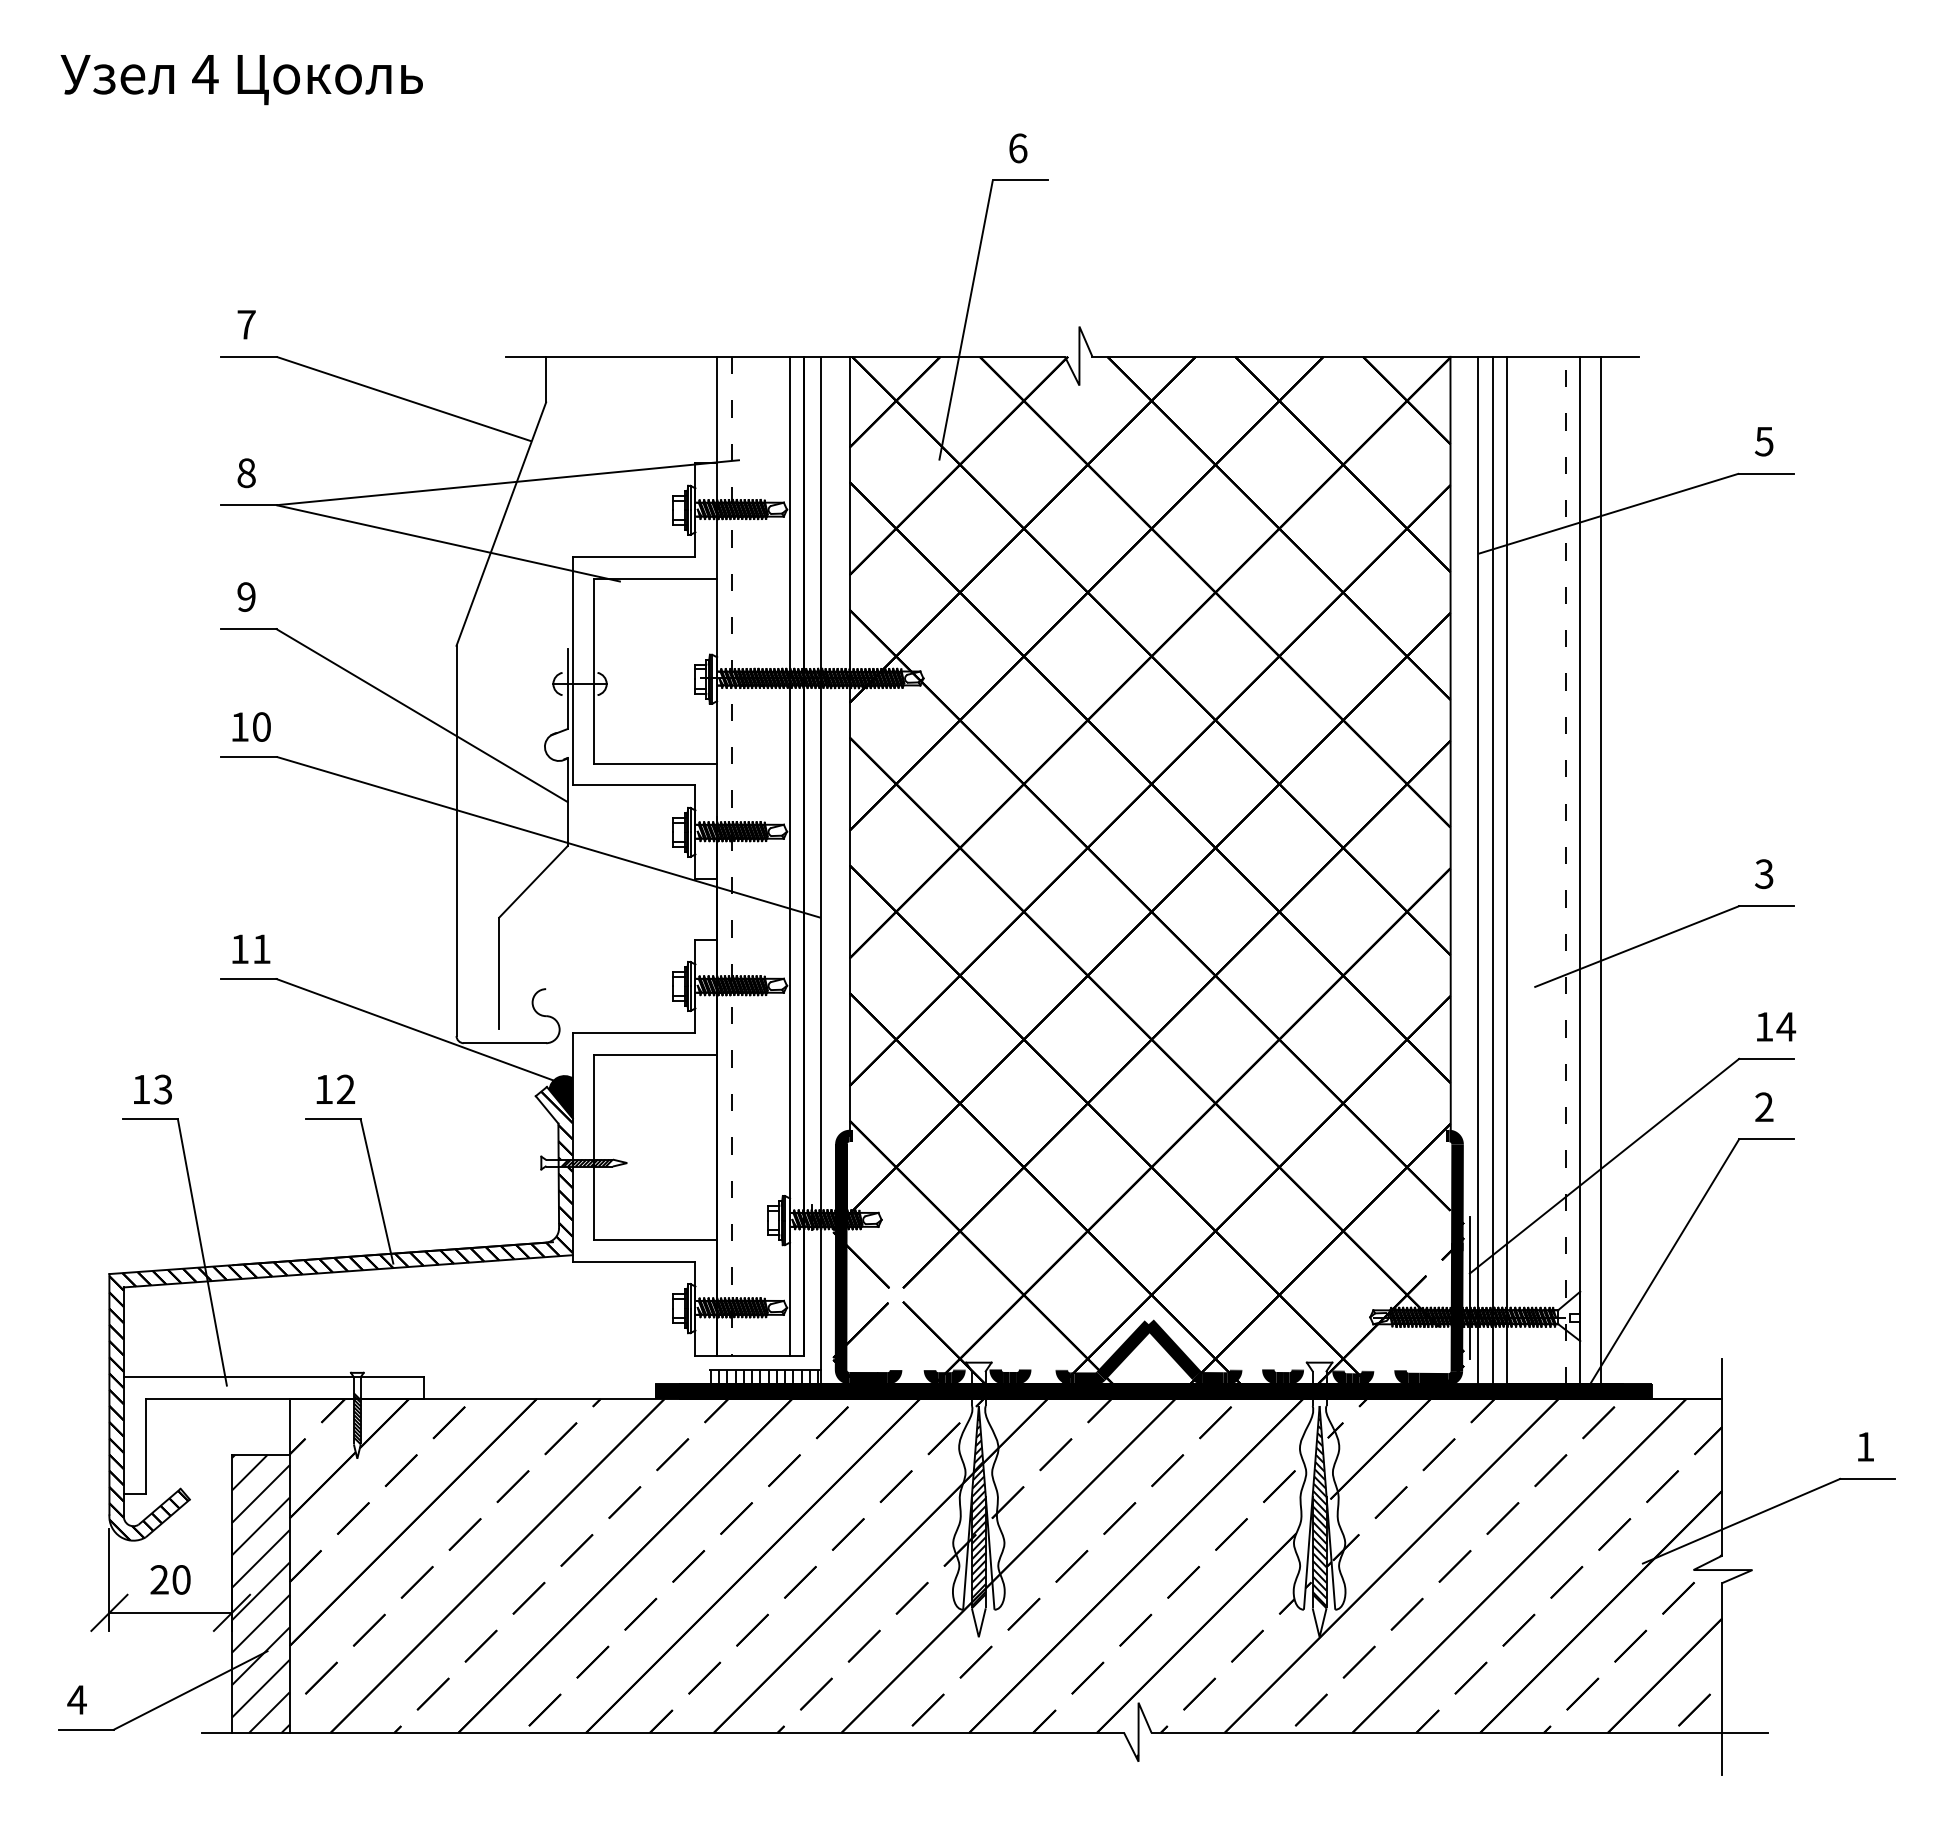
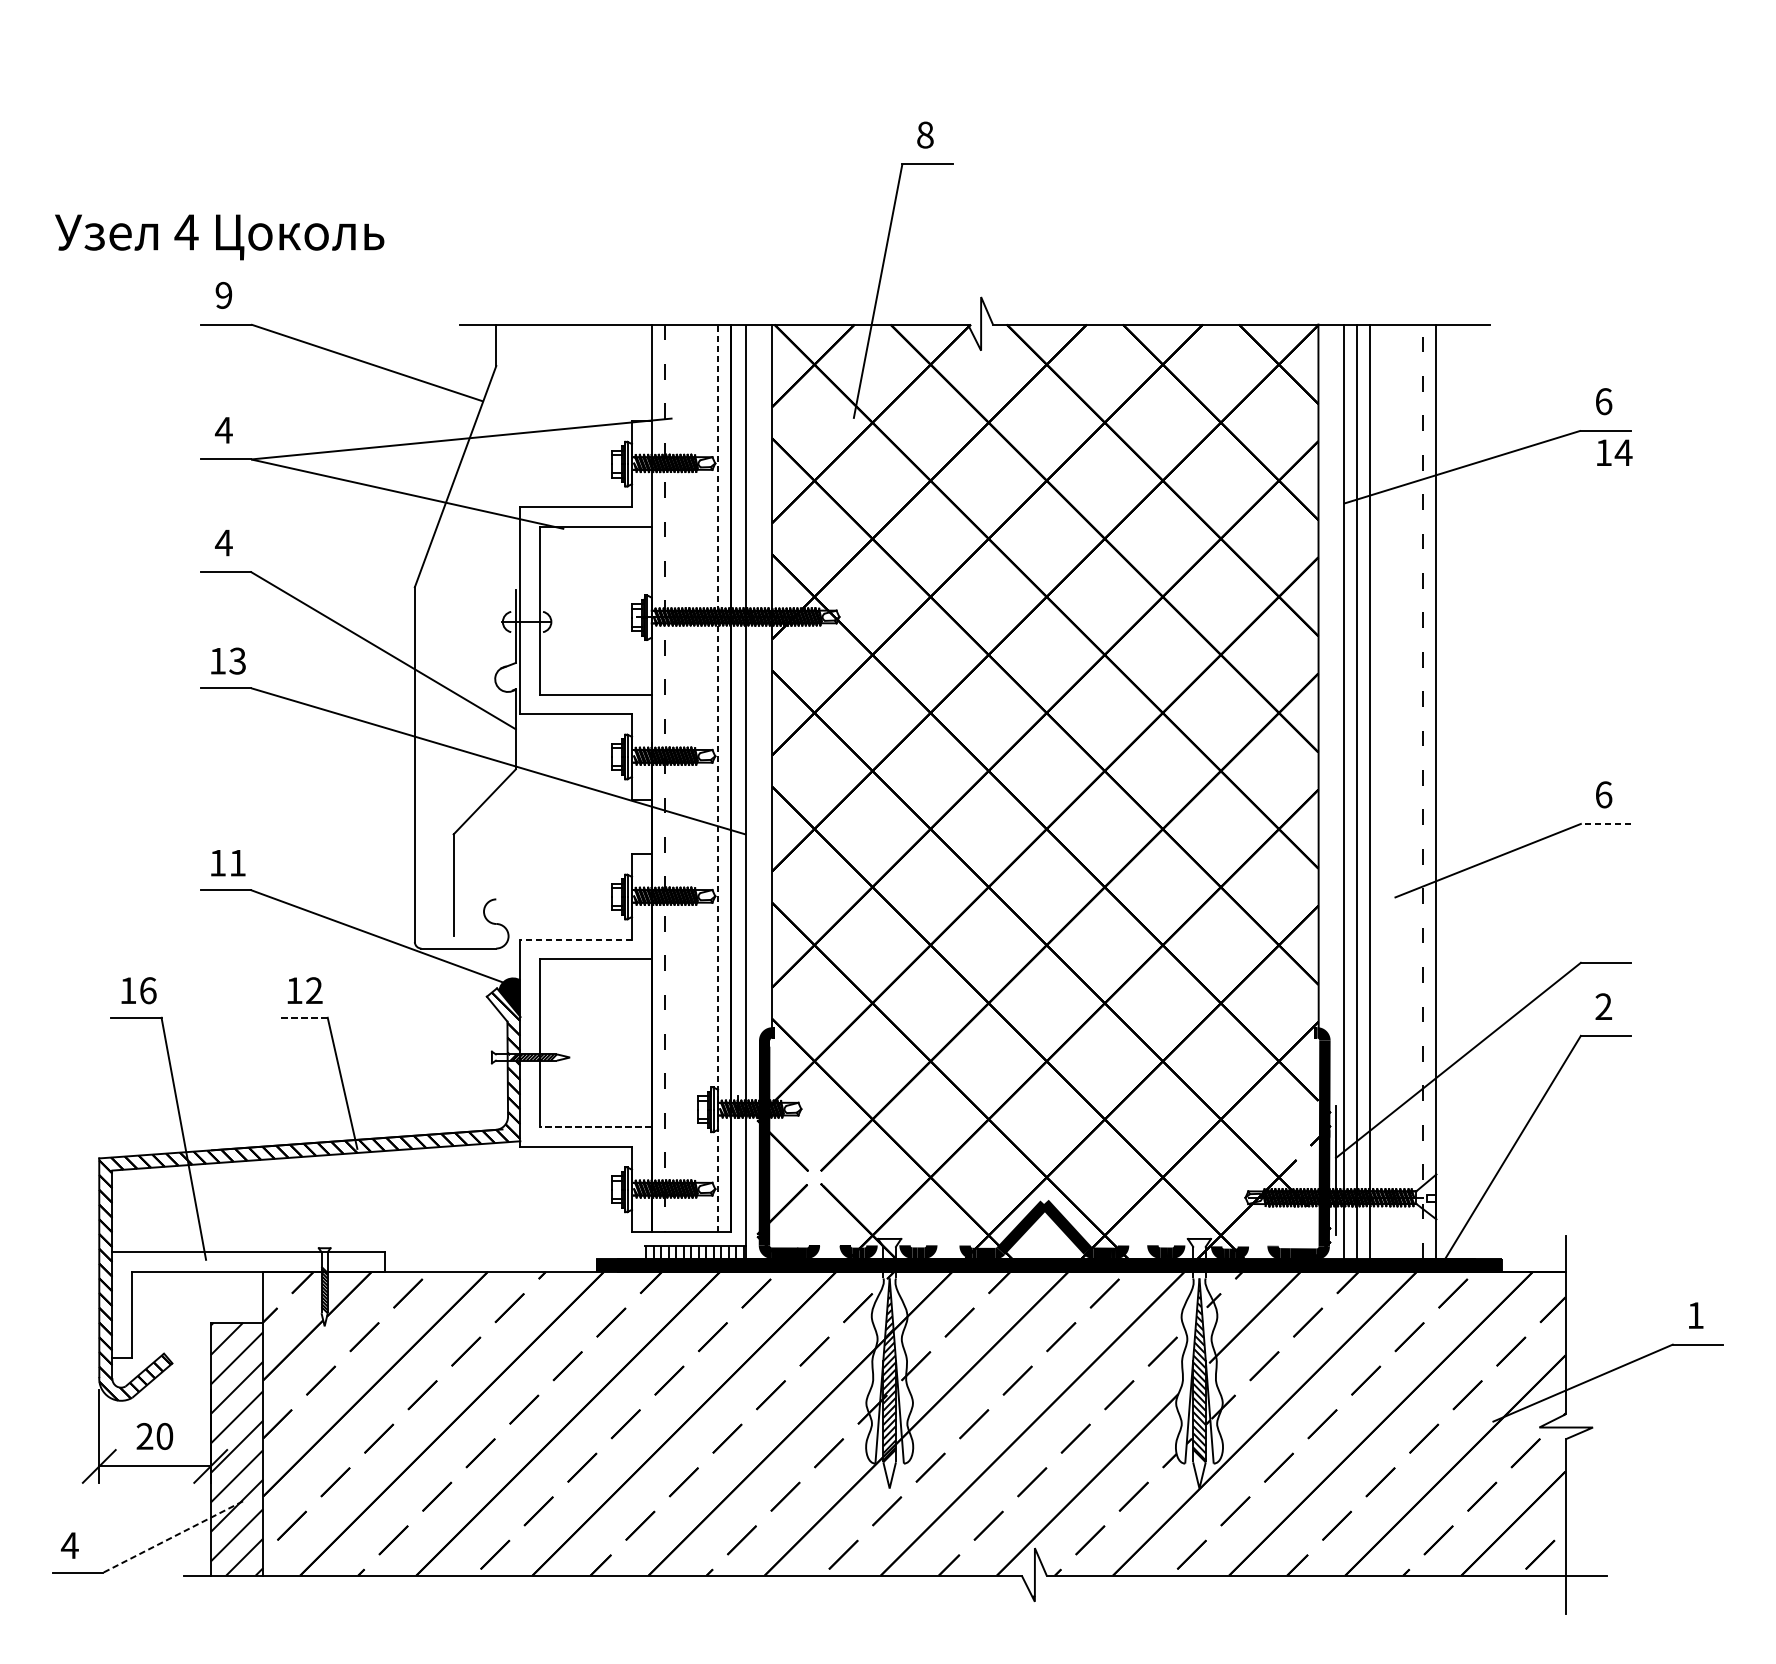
text: (241, 80) -> (219, 237), moved
text: (1018, 148) -> (925, 135), 6 -> 8
text: (246, 324) -> (223, 295), 7 -> 9
text: (1763, 441) -> (1603, 401), 5 -> 6
text: (246, 473) -> (223, 430), 8 -> 4
text: (246, 596) -> (223, 542), 9 -> 4
text: (261, 726) -> (237, 660), 10 -> 13
line: (790, 855) -> (718, 777), solid -> dashed
line: (1600, 870) -> (1454, 791), removed
text: (1764, 874) -> (1603, 795), 3 -> 6
line: (1766, 906) -> (1605, 824), solid -> dashed
text: (1776, 1026) -> (1614, 452), moved
line: (633, 1033) -> (575, 939), solid -> dashed
text: (162, 1089) -> (147, 990), 13 -> 16
line: (333, 1119) -> (302, 1017), solid -> dashed
line: (655, 1239) -> (595, 1127), solid -> dashed
line: (190, 1690) -> (172, 1537), solid -> dashed

